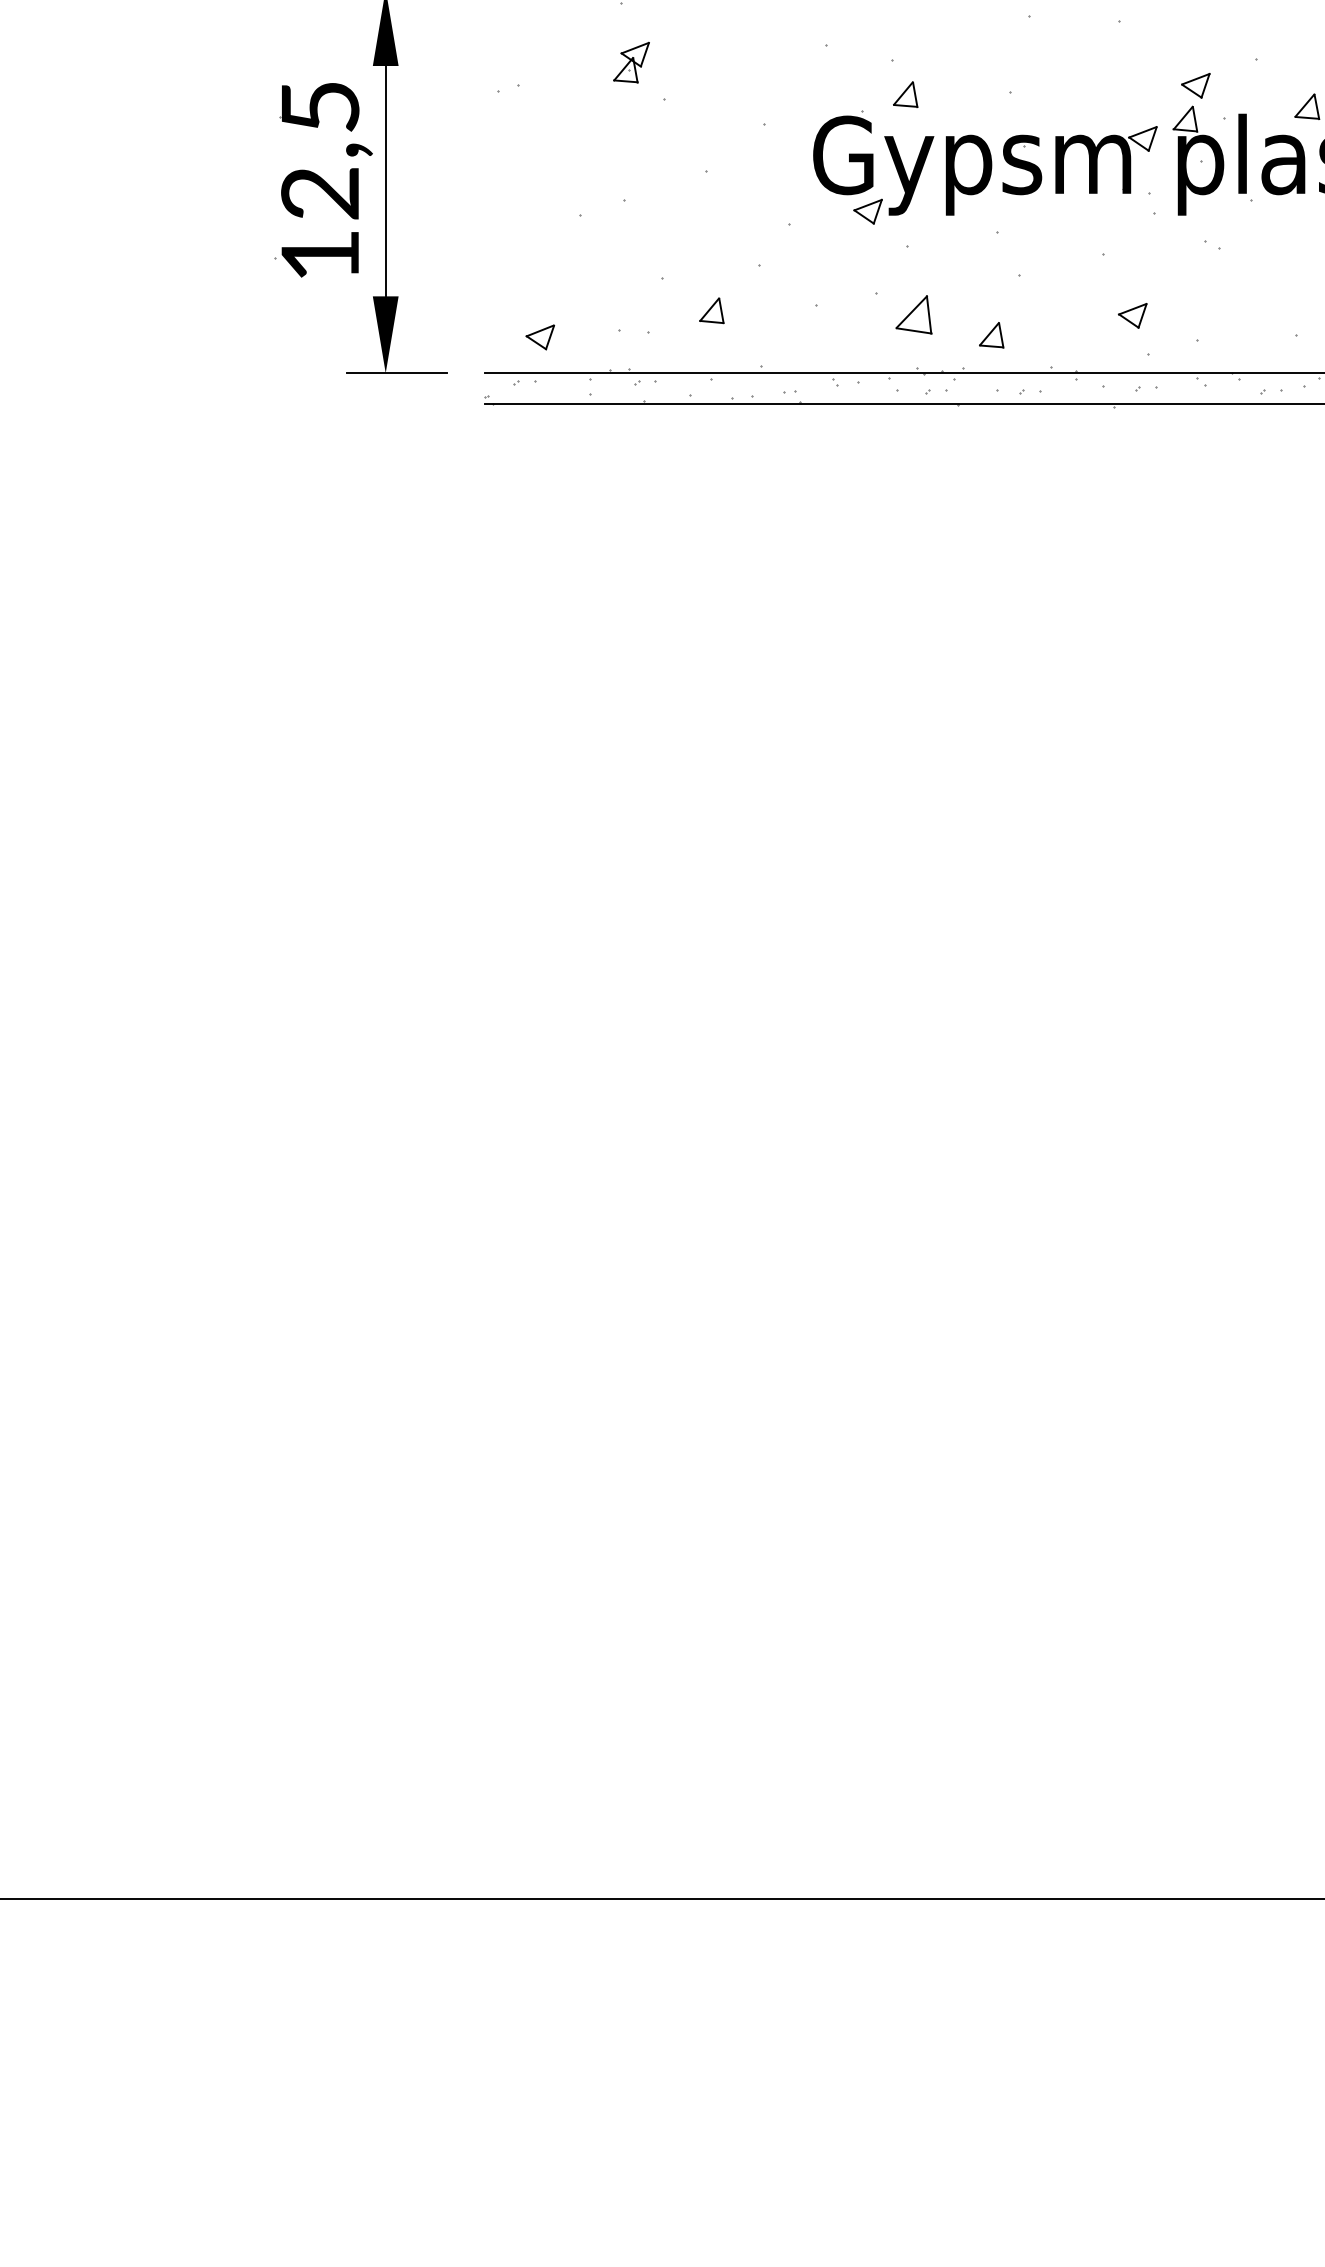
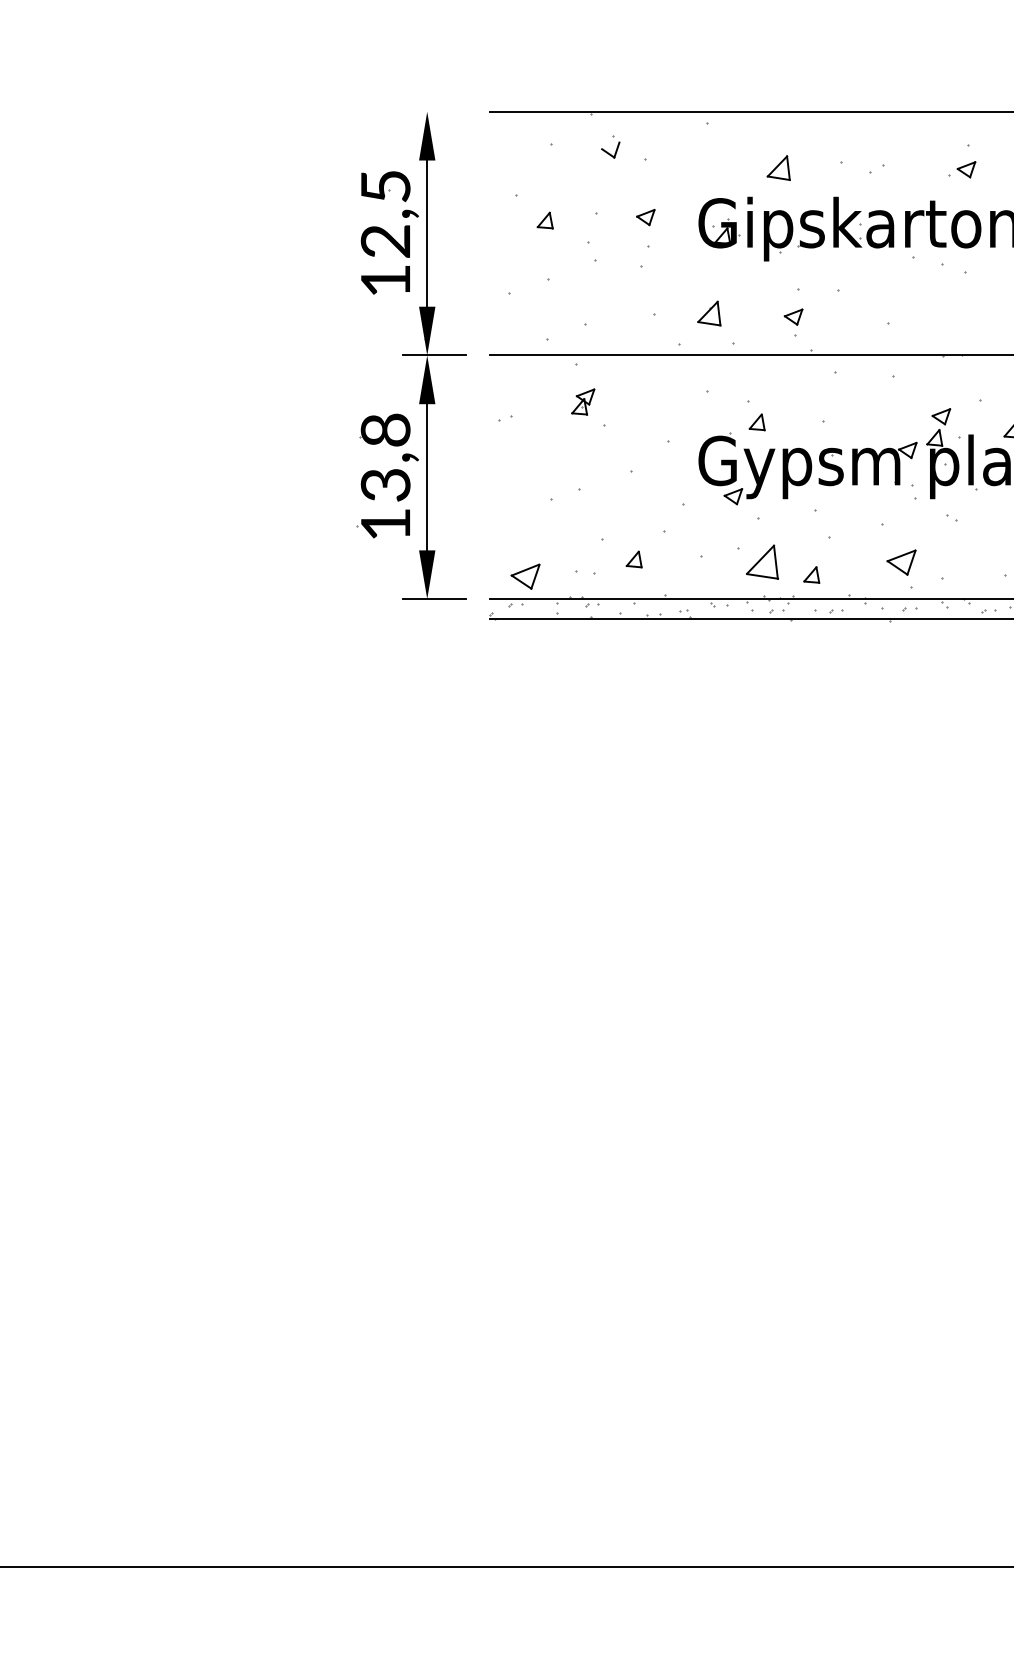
text: (319, 149) -> (385, 457), 12,5 -> 13,8
part: (913, 313) -> (762, 561), size x1.4
part: (1131, 315) -> (900, 562), size x1.6
part: (538, 335) -> (524, 575), size x1.6

